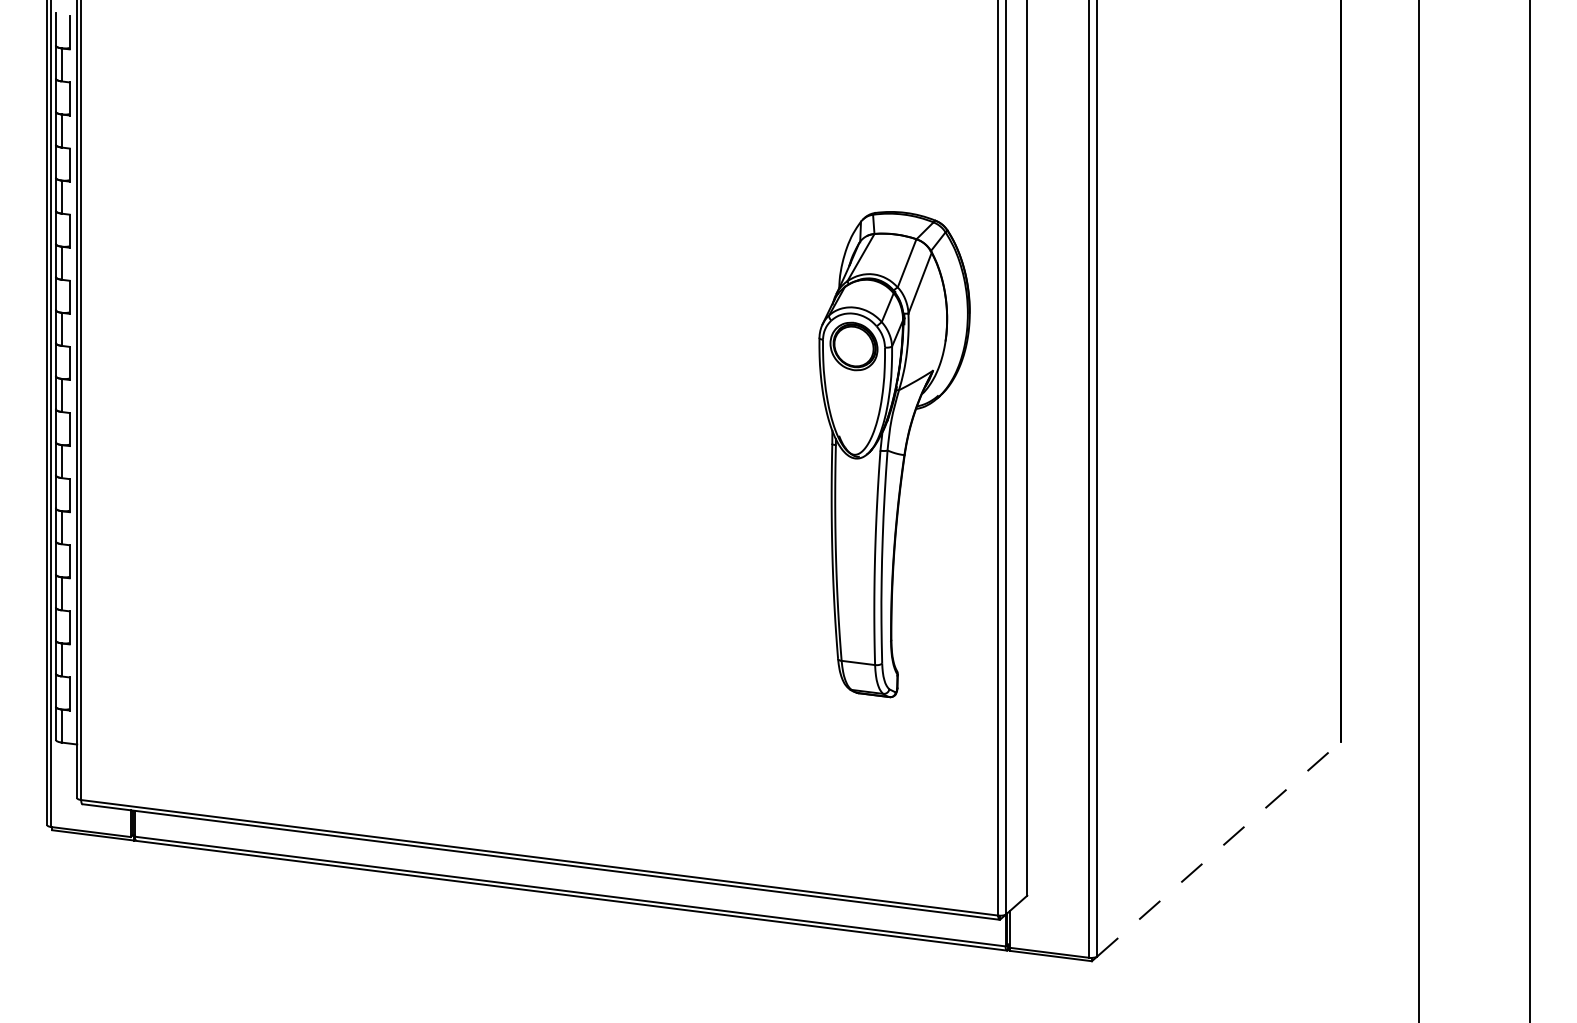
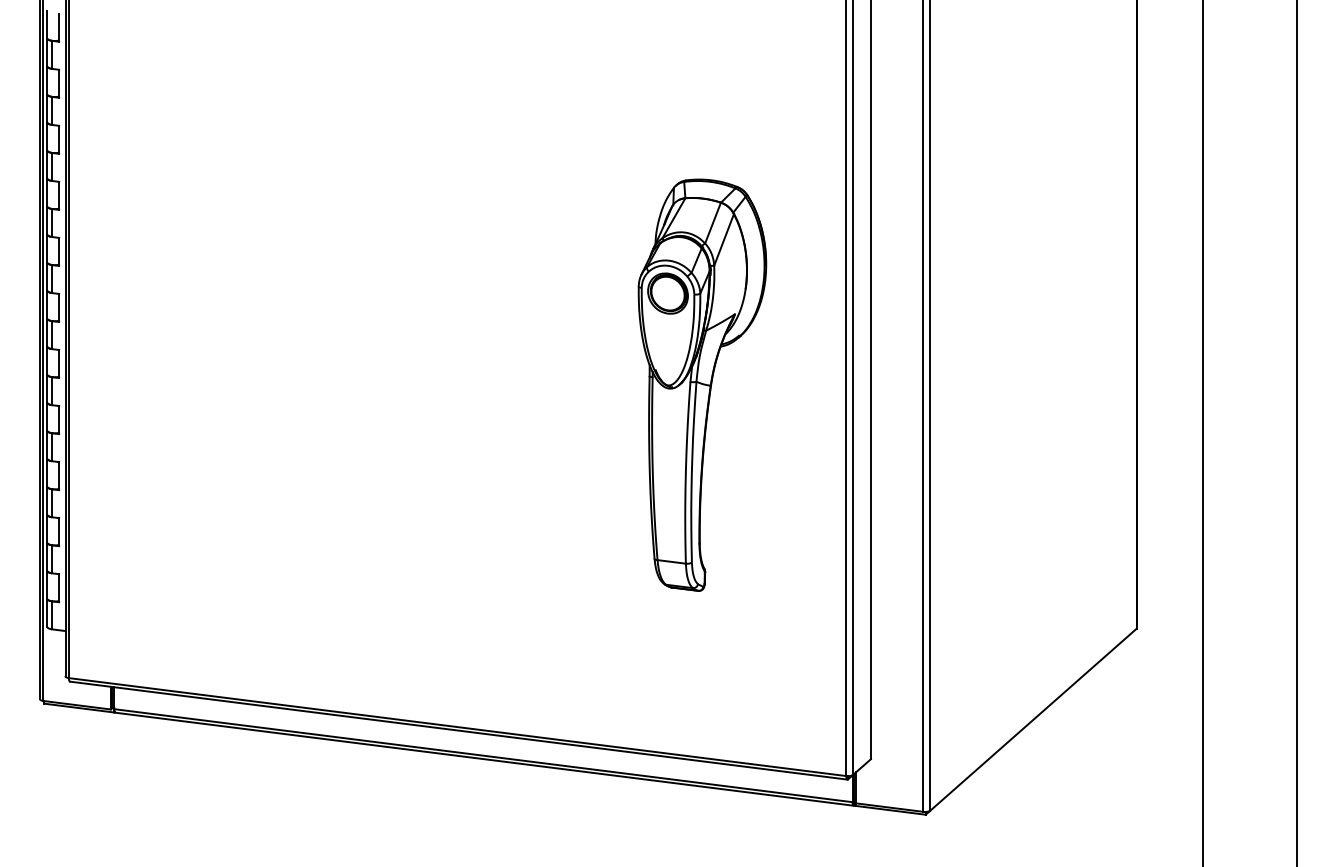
part: (894, 453) -> (702, 384), moved
line: (1219, 848) -> (1033, 719), dashed -> solid

